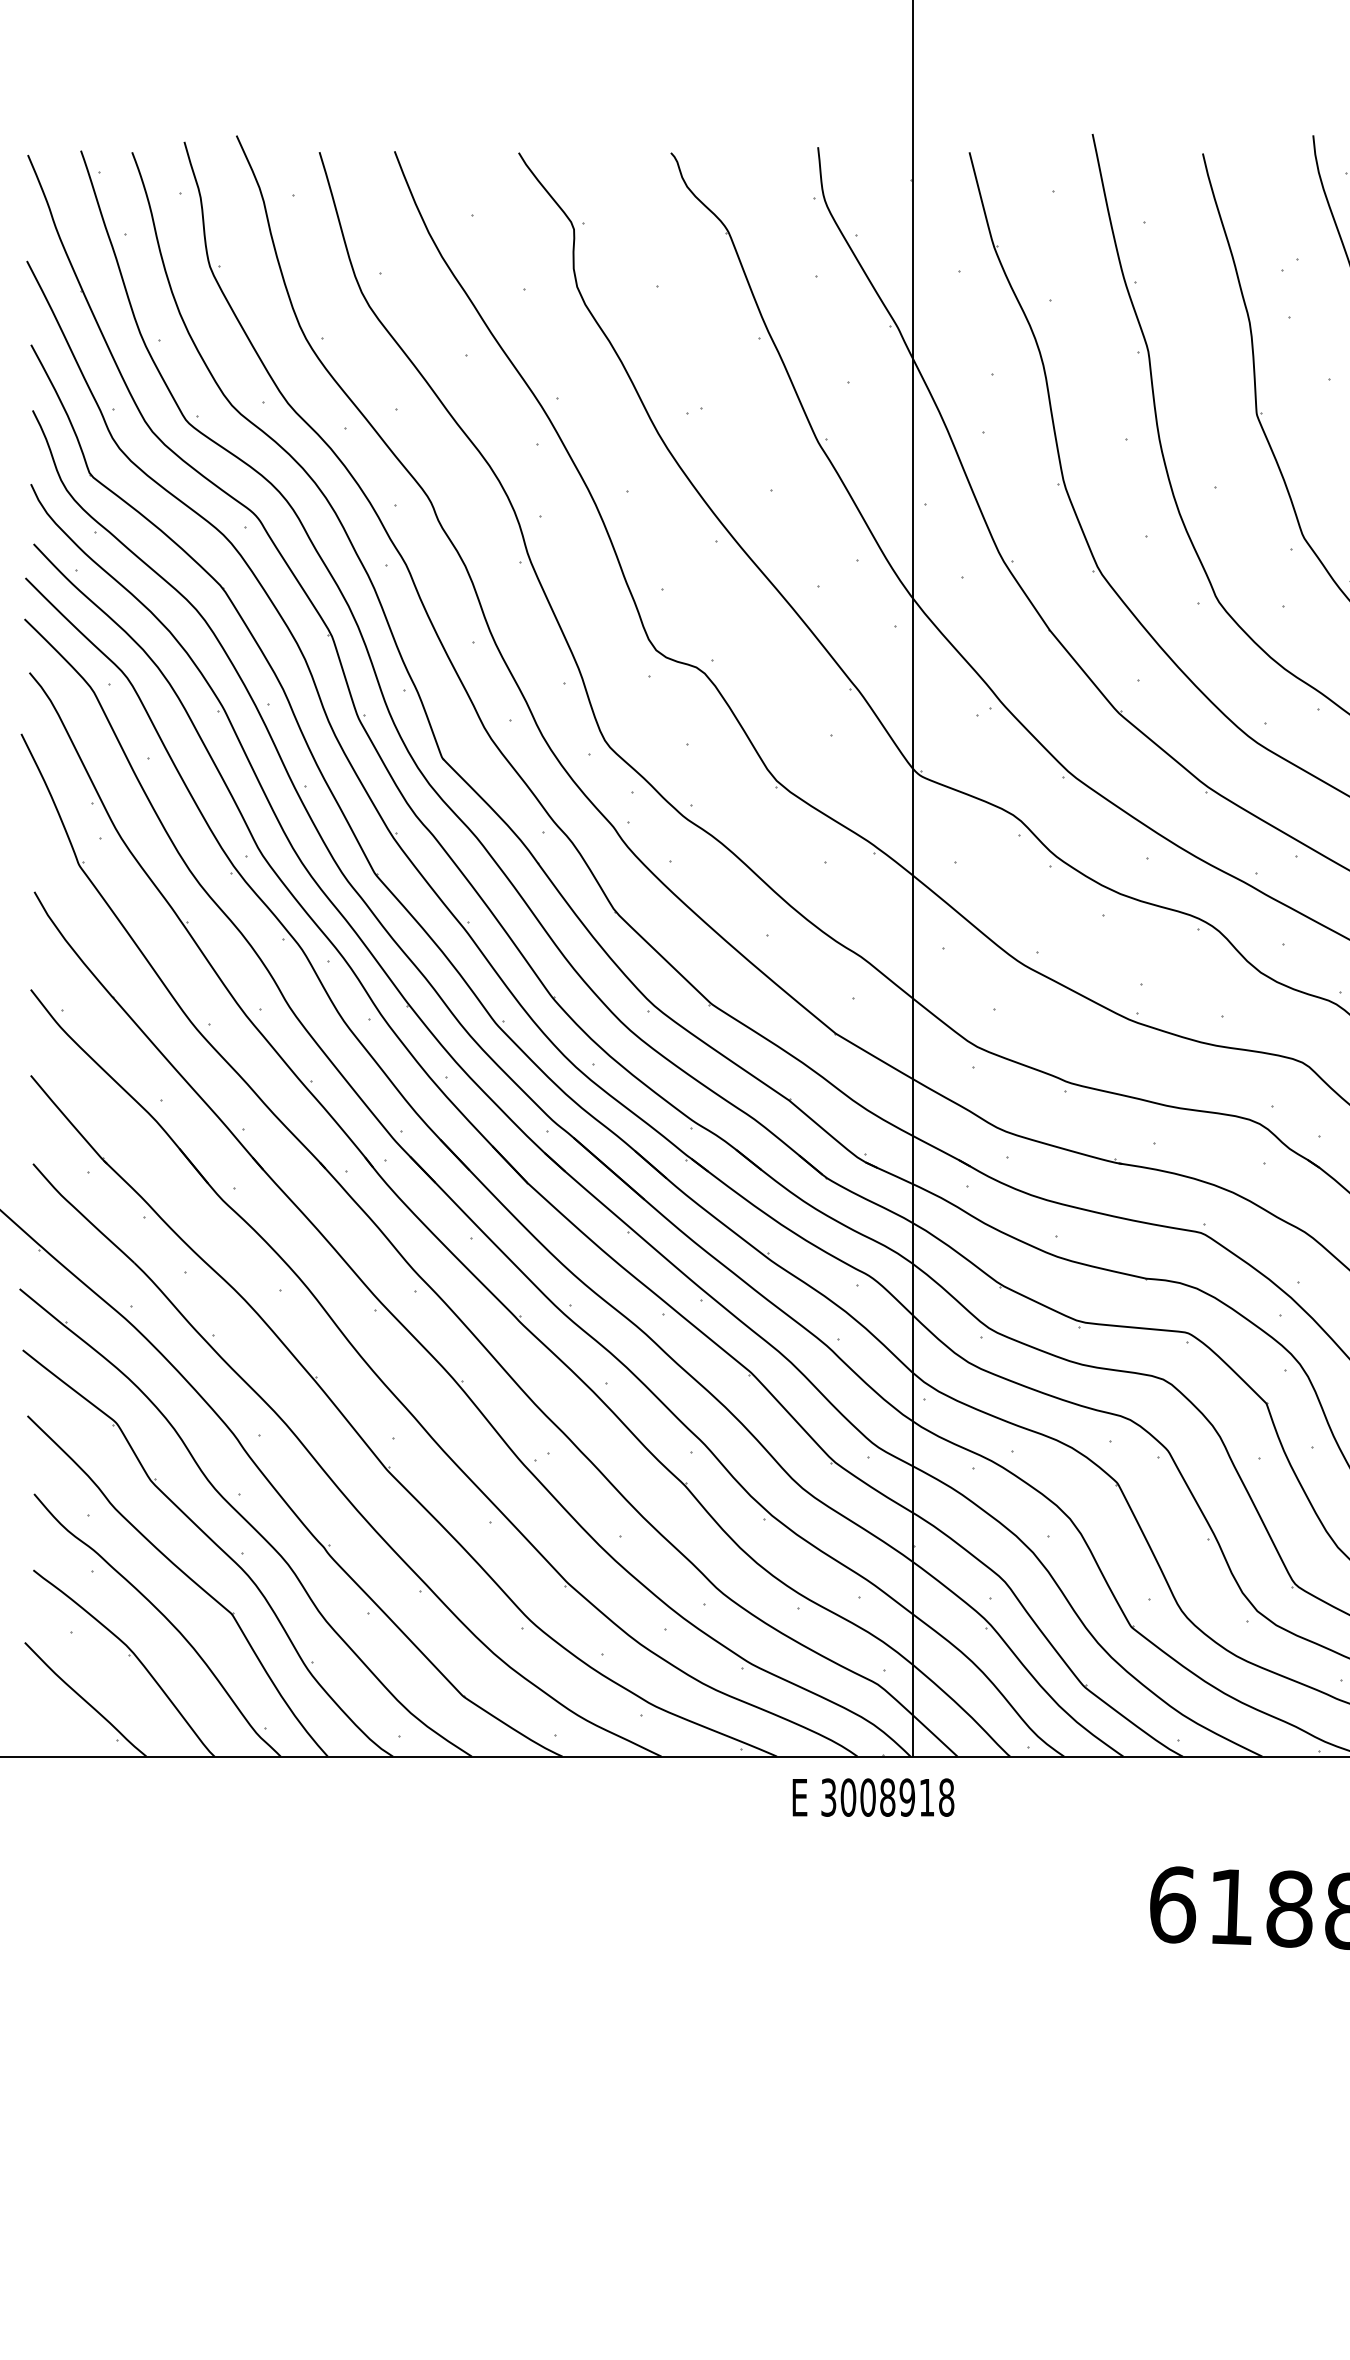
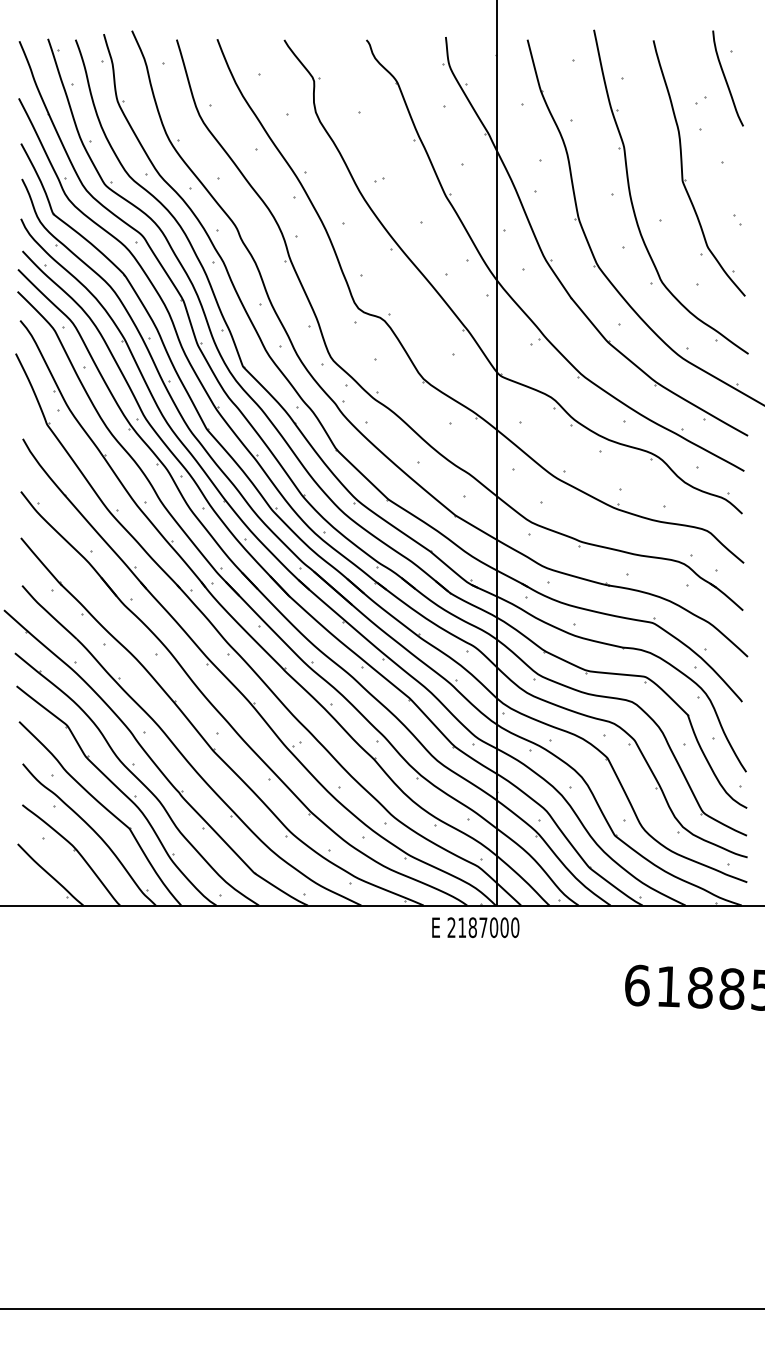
text: (887, 1797) -> (483, 927), 3008918 -> 2187000

